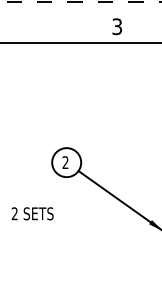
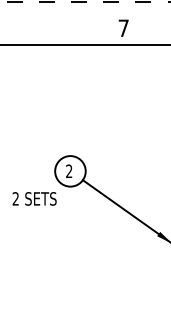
text: (117, 26) -> (123, 28), 3 -> 7
text: (32, 213) -> (34, 198), moved

